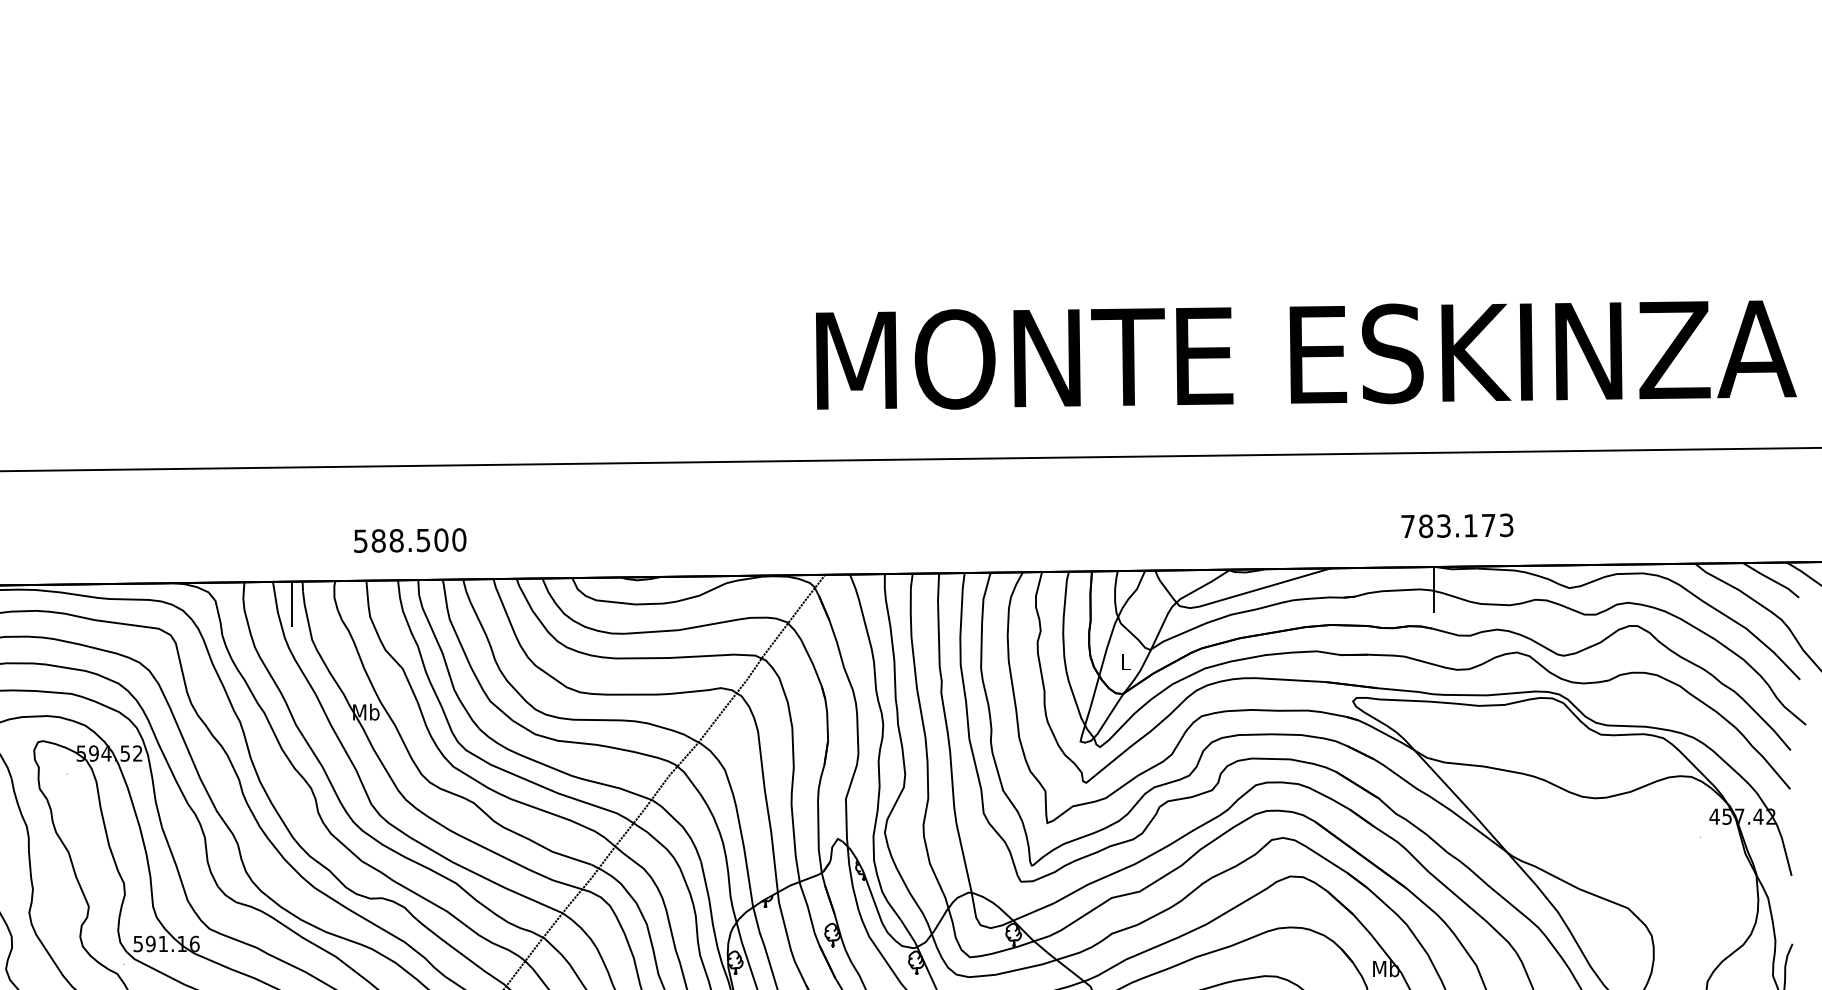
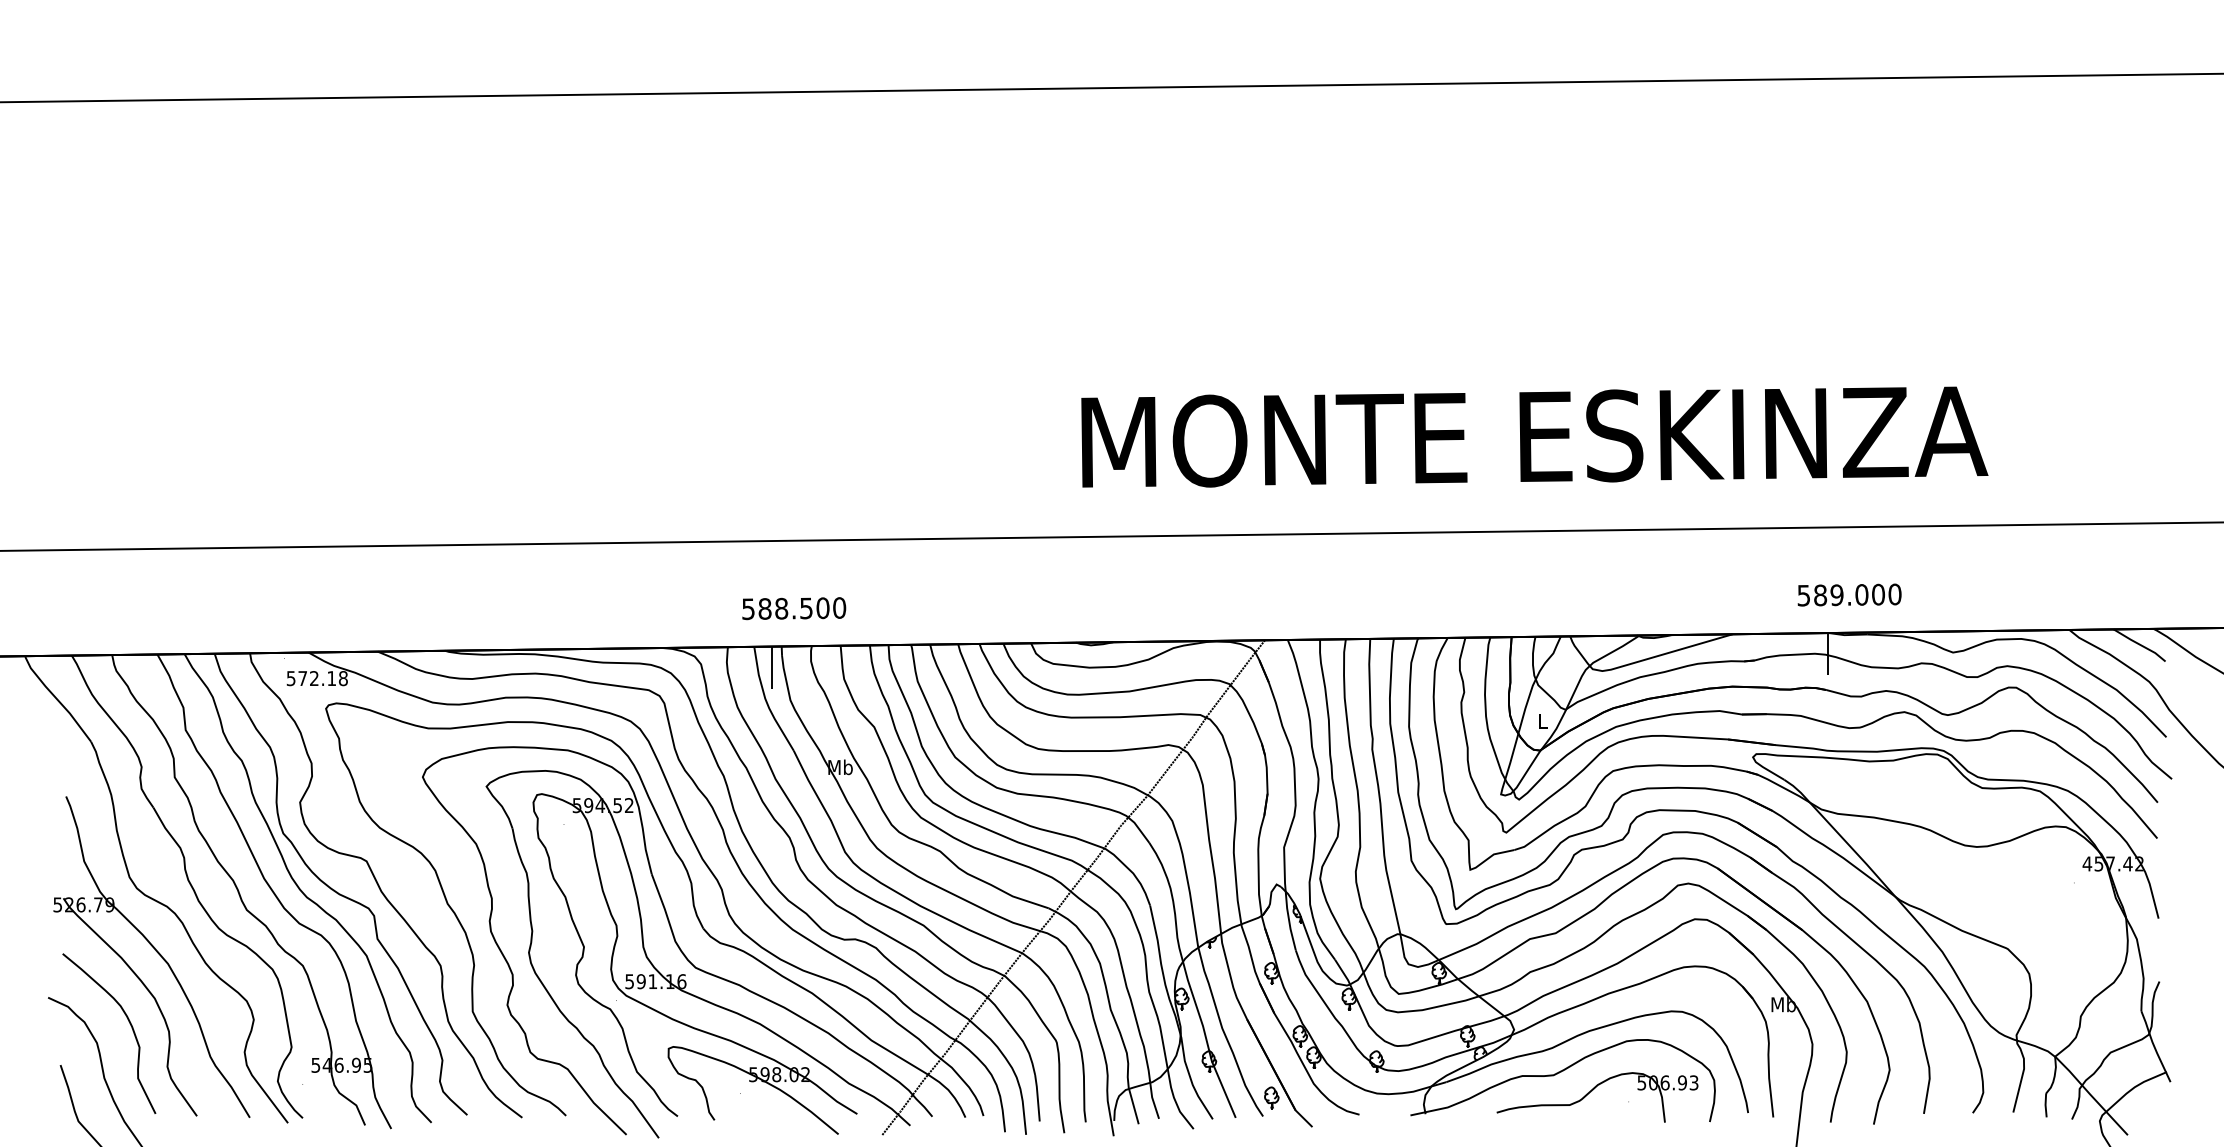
text: (1305, 354) -> (1534, 436), moved
text: (1457, 525) -> (1849, 594), 783.173 -> 589.000
text: (410, 540) -> (794, 608), moved

